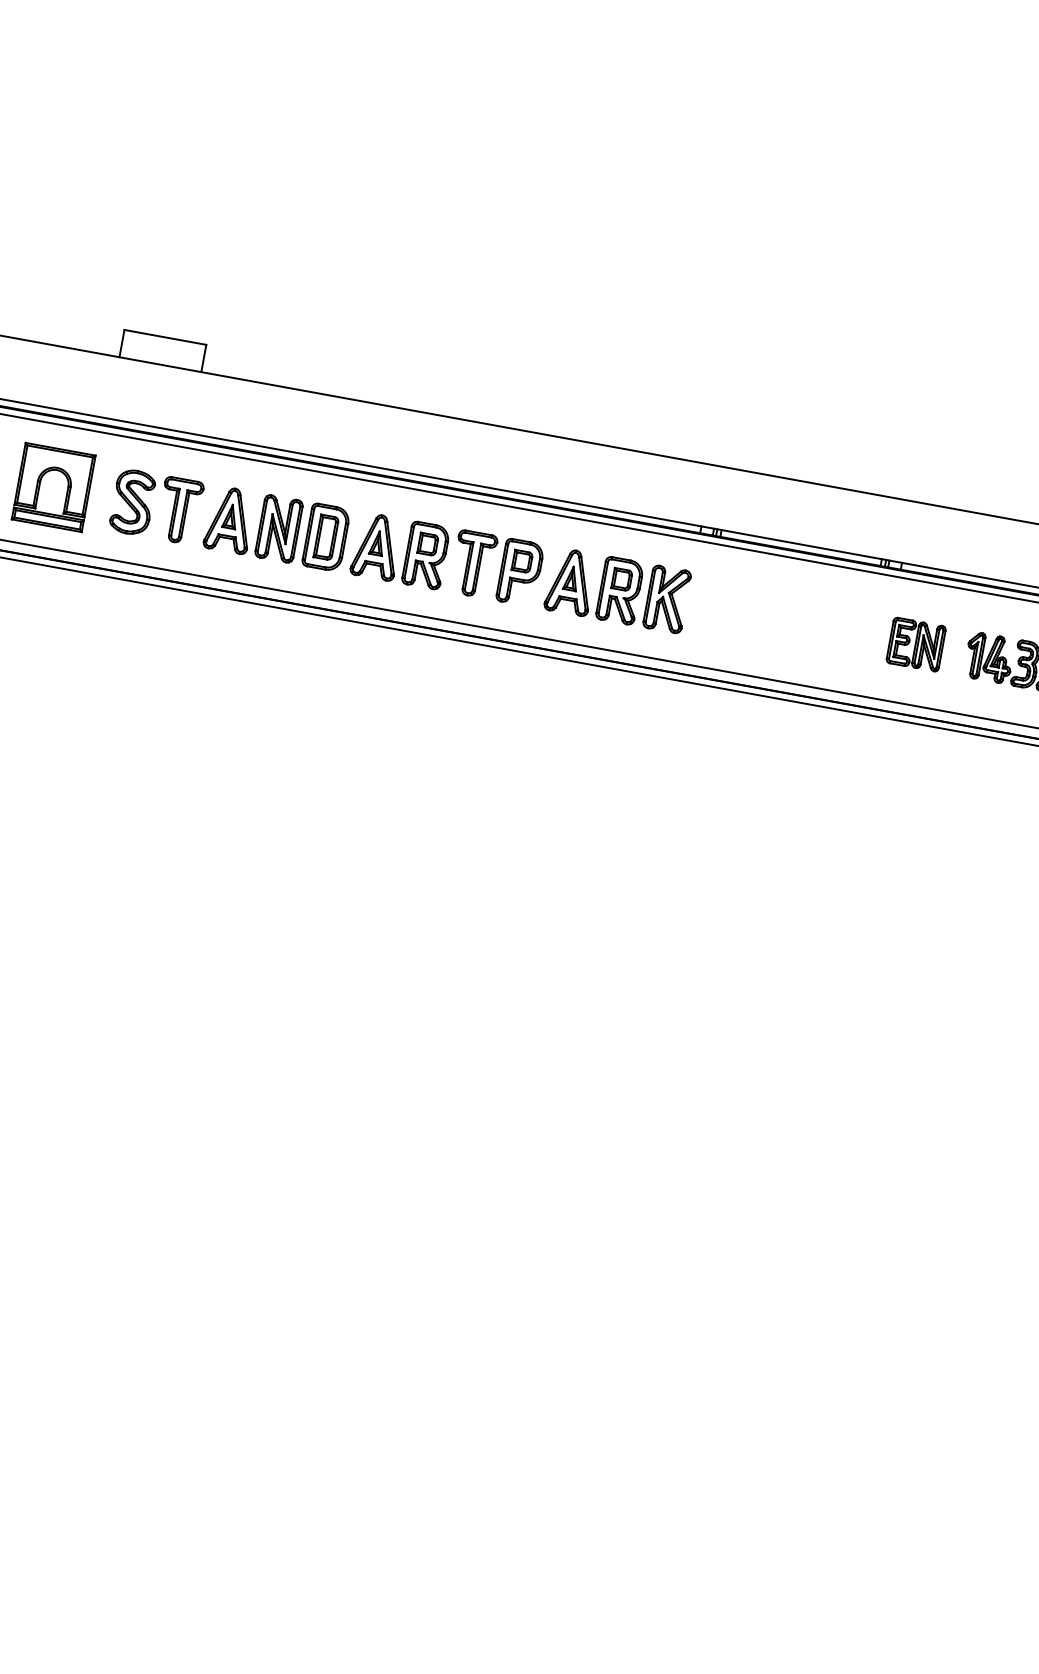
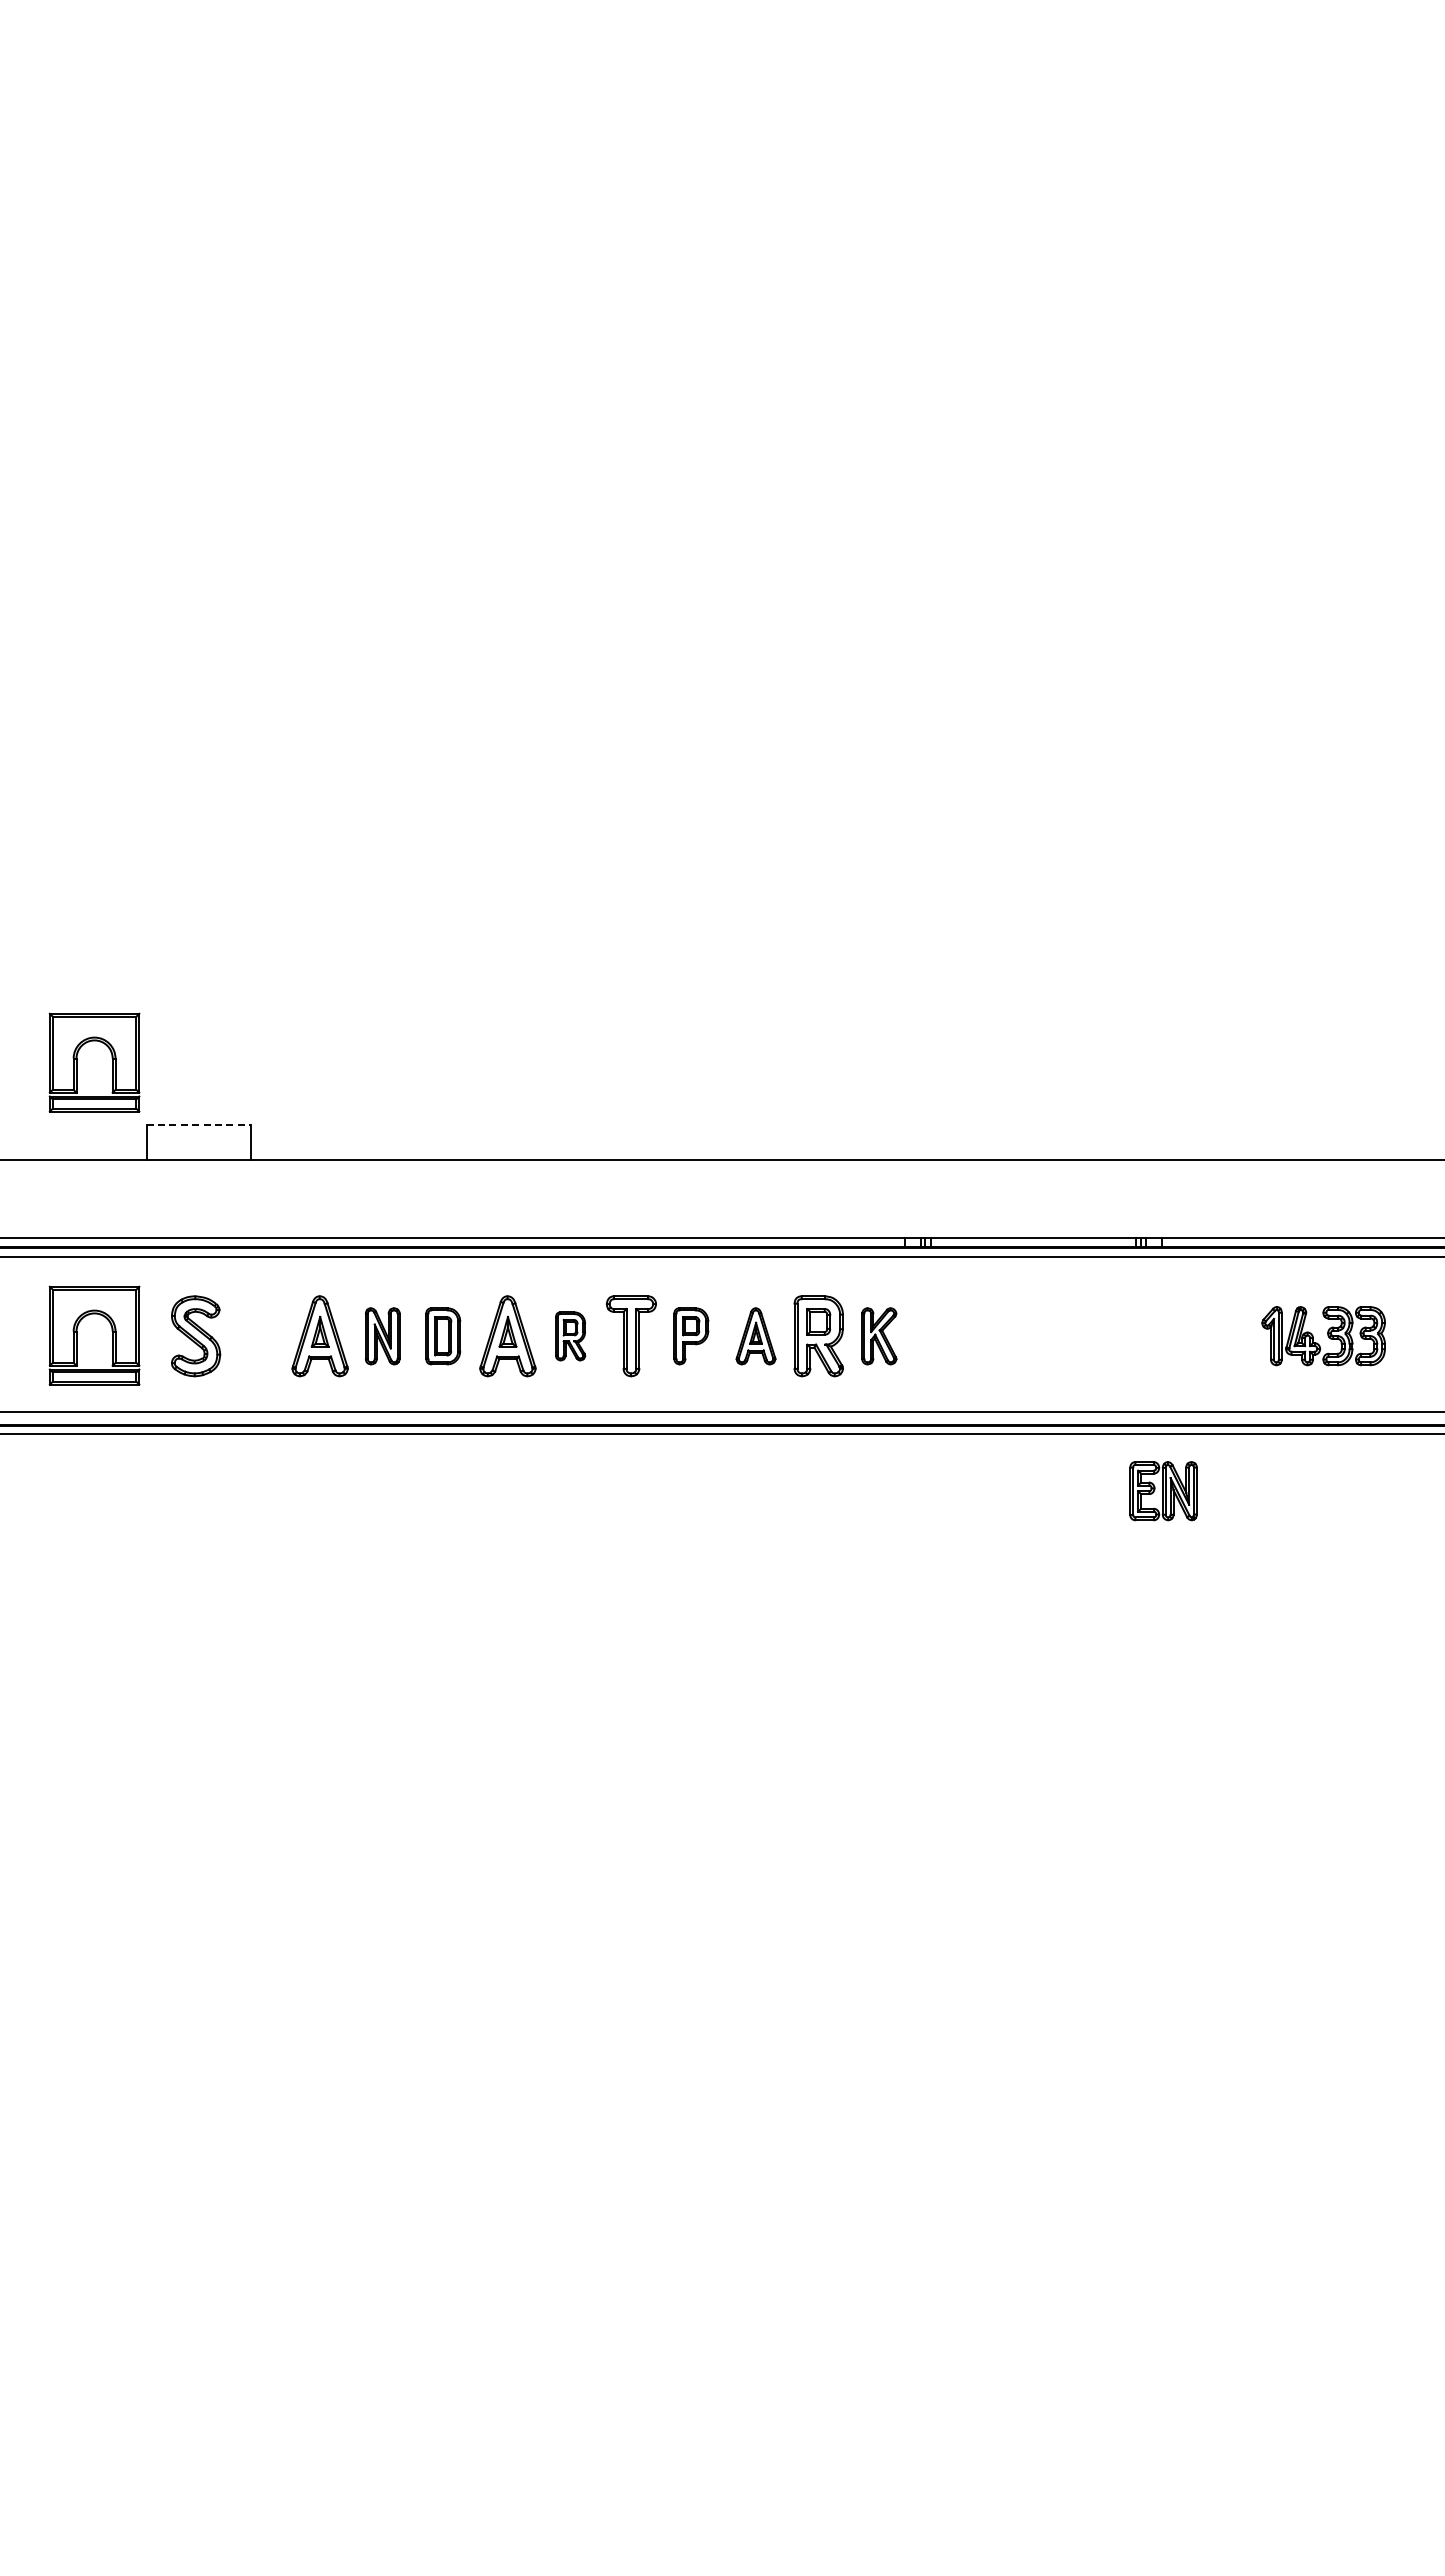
part: (79, 271) -> (77, 1062), added
line: (165, 337) -> (199, 1124), solid -> dashed
part: (179, 510) -> (255, 1336), removed
part: (278, 529) -> (382, 1336), size x0.7
part: (326, 537) -> (443, 1336), size x0.7
part: (425, 555) -> (570, 1336), size x0.6
part: (520, 572) -> (691, 1336), size x0.7
part: (570, 582) -> (755, 1336), size x0.7
part: (667, 599) -> (879, 1336), size x0.7
part: (916, 644) -> (1163, 1491), moved

